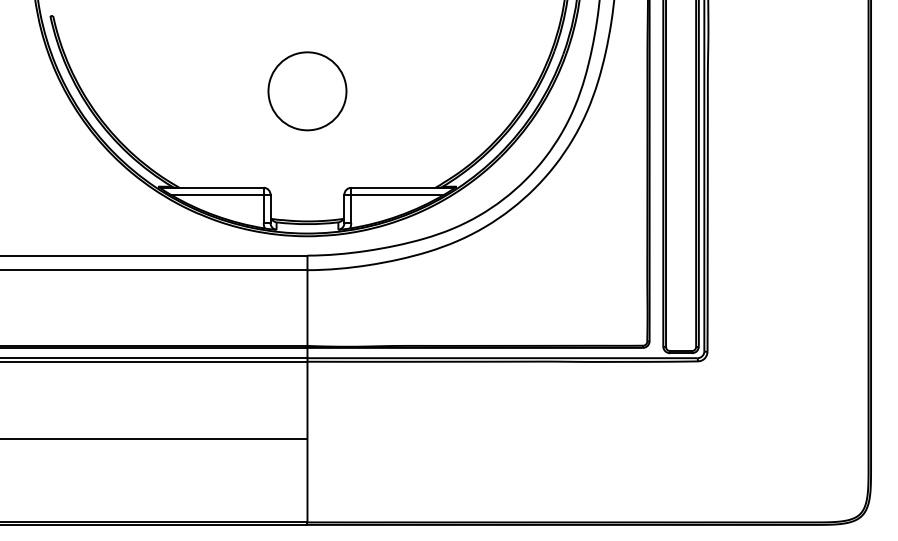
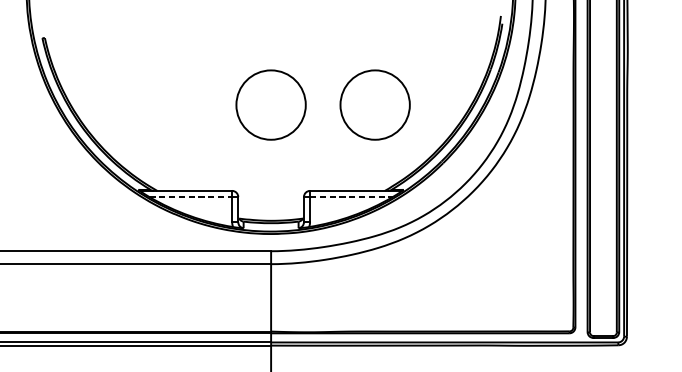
circle: (424, 91) -> (375, 105), added
line: (217, 194) -> (191, 196), solid -> dashed
line: (397, 194) -> (351, 196), solid -> dashed

